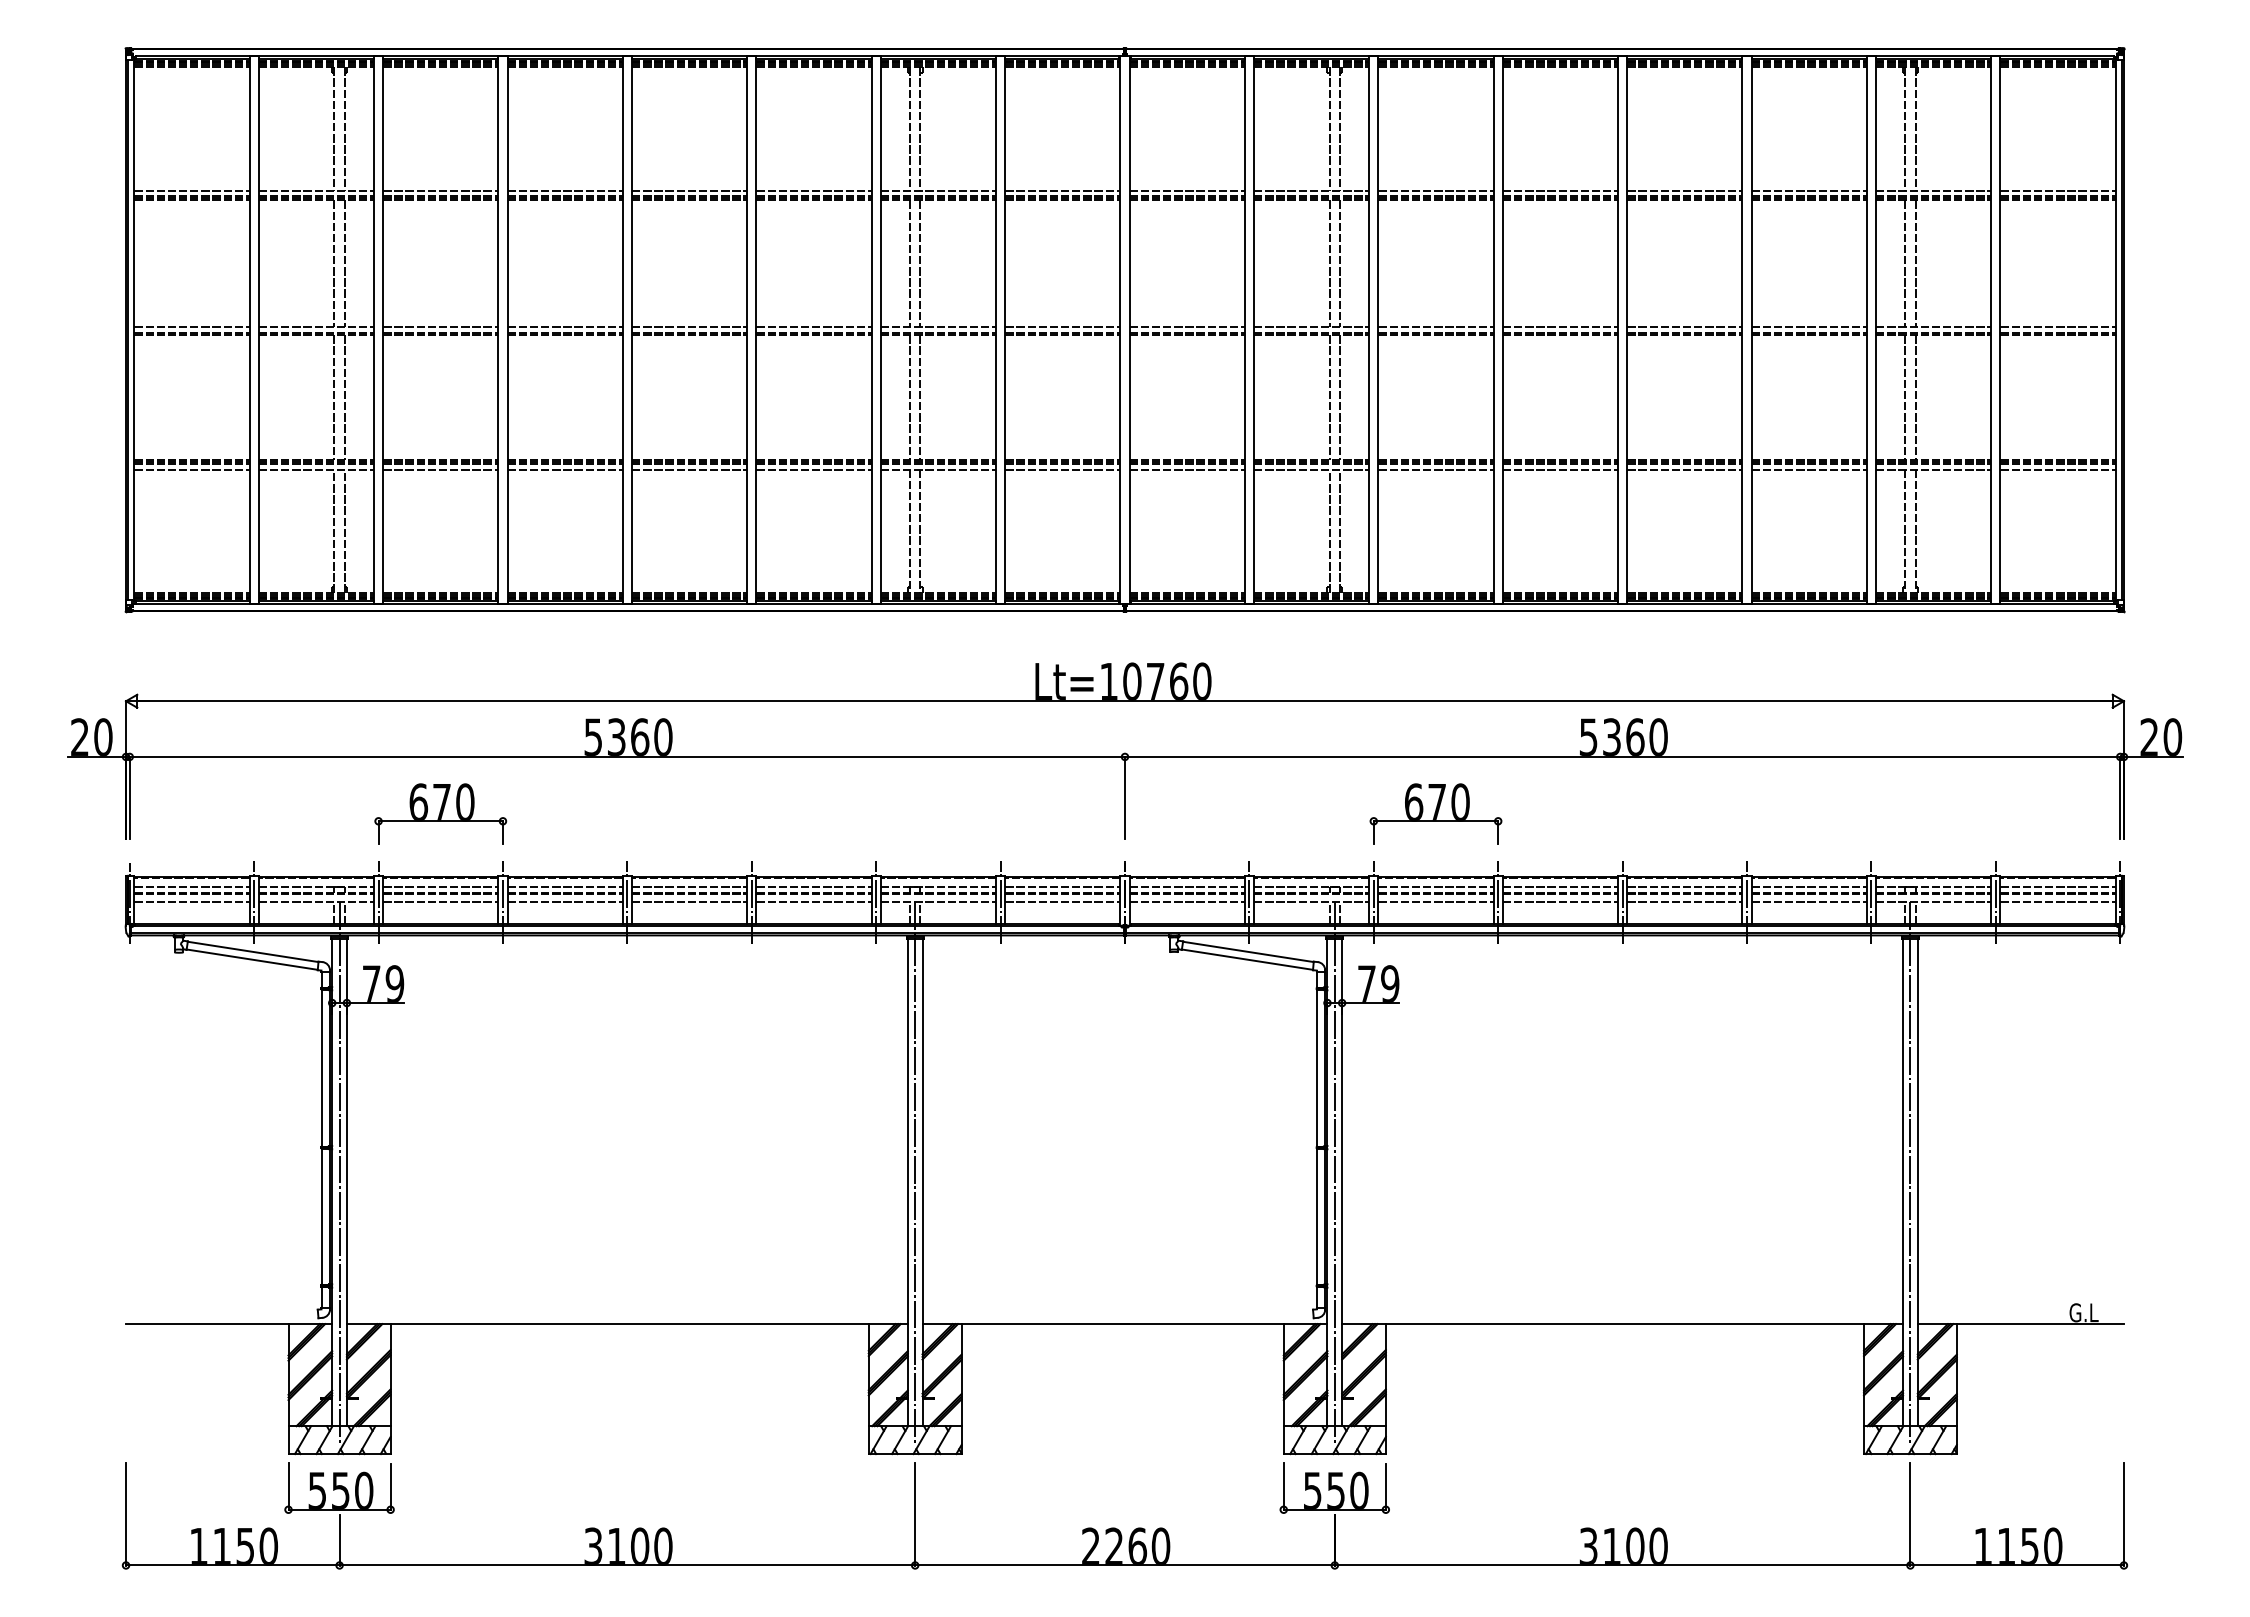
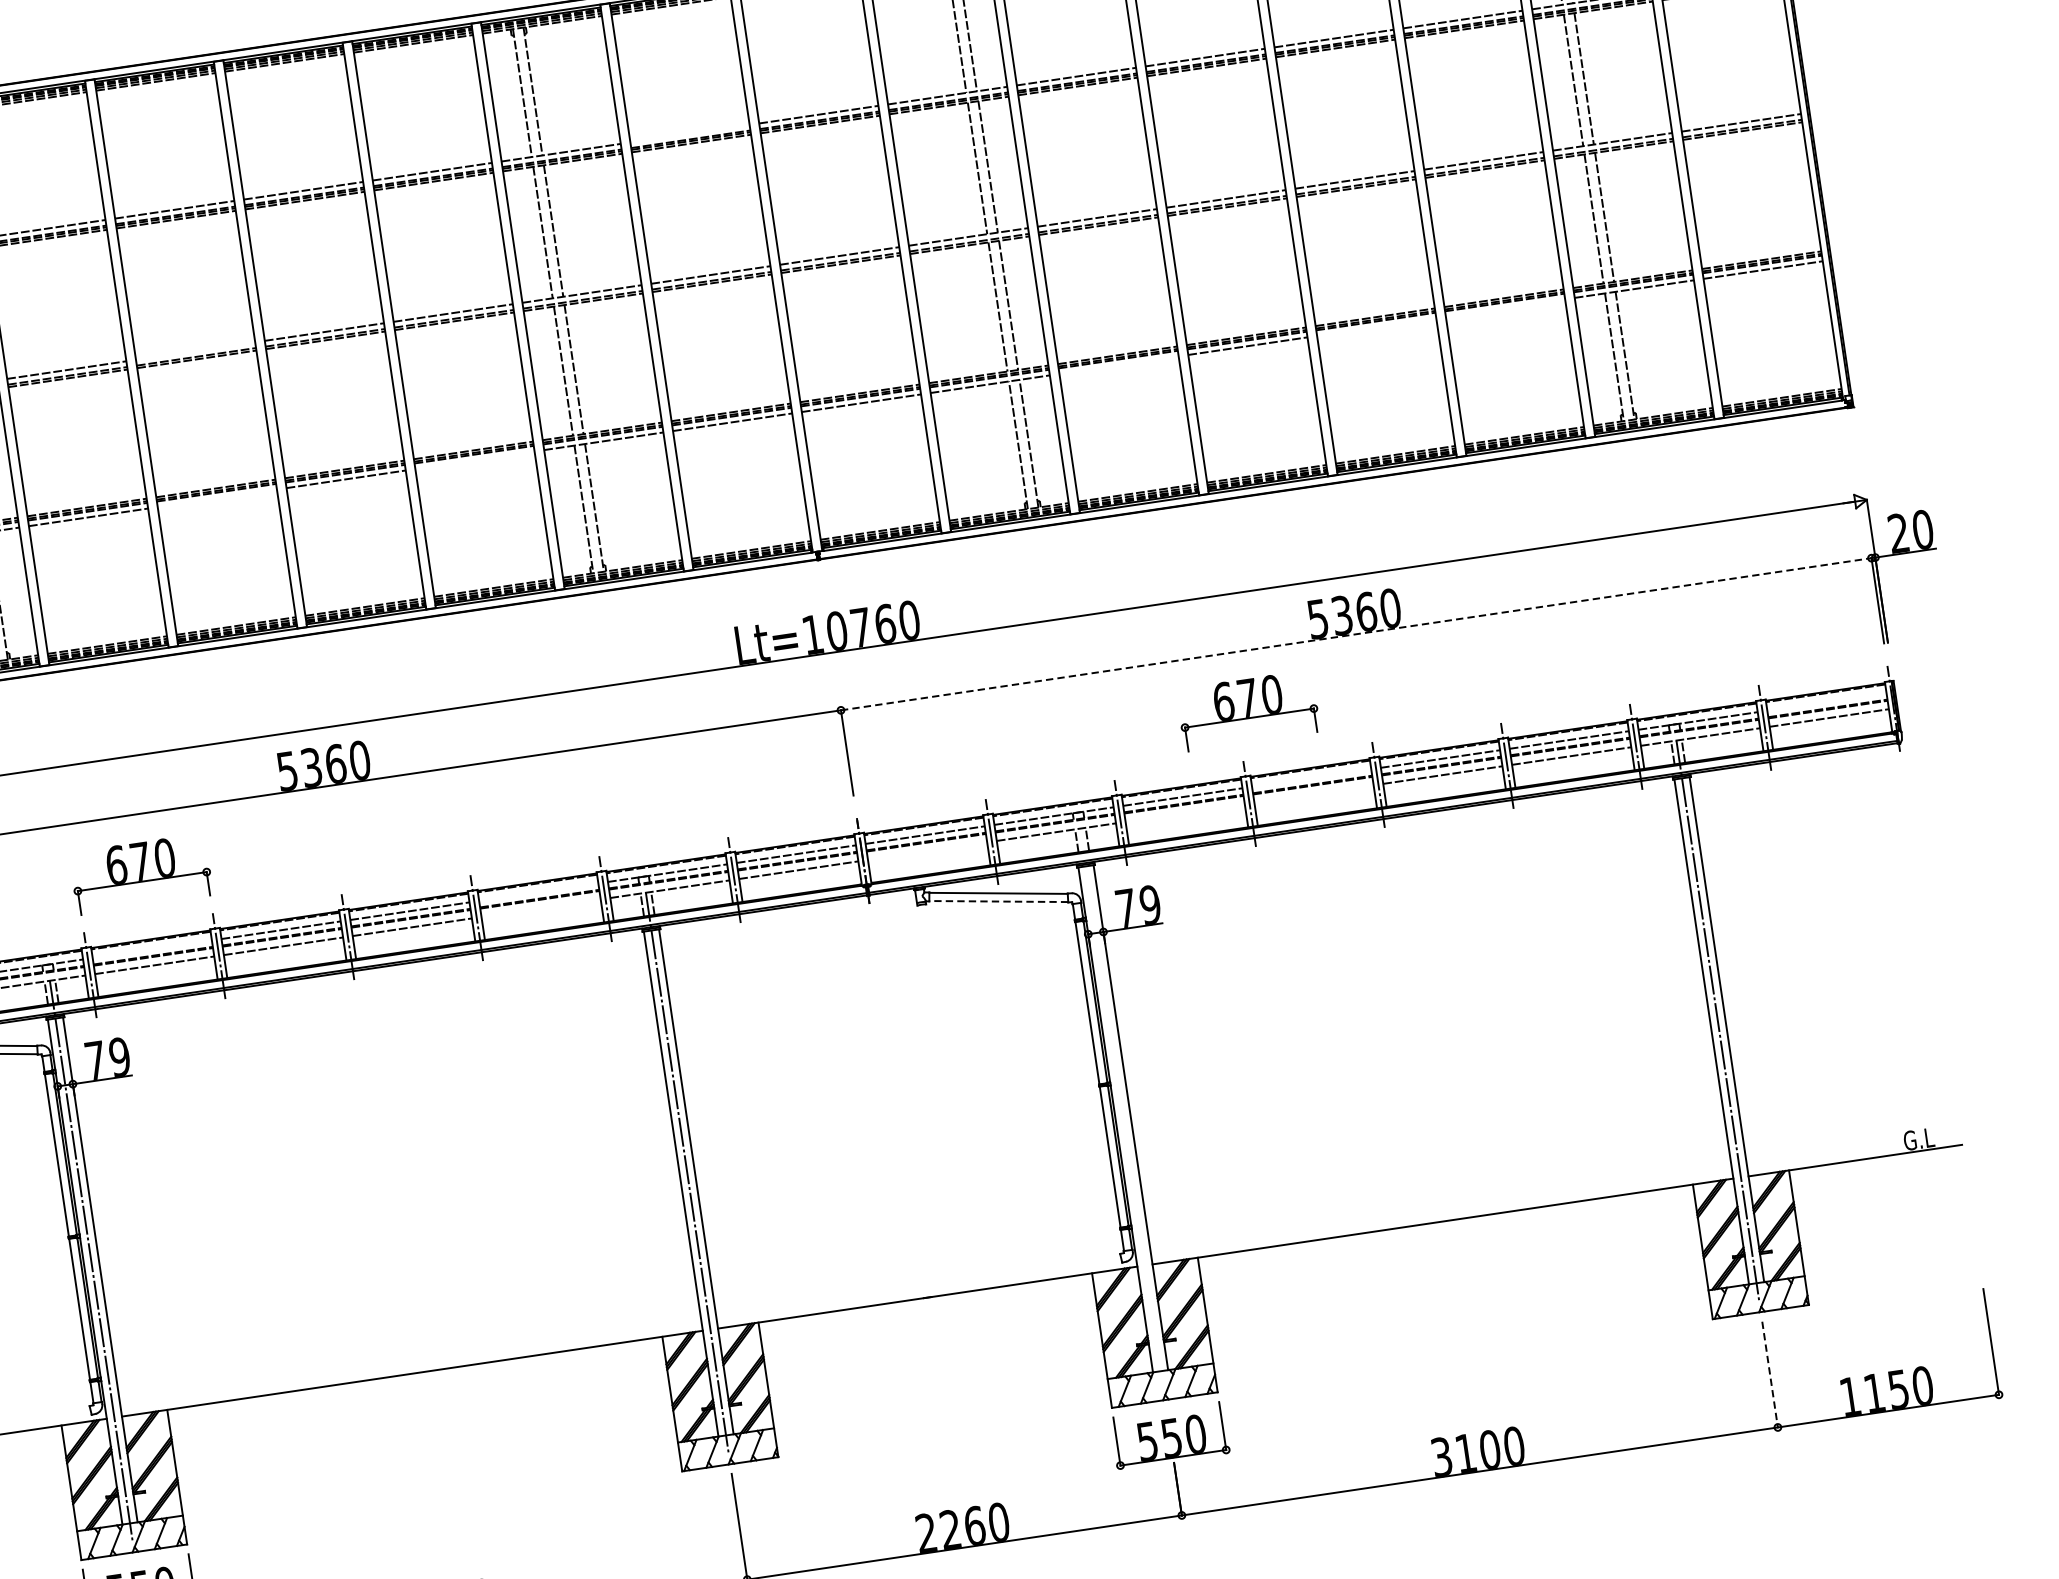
line: (1062, 190) -> (689, 133), removed
line: (564, 327) -> (194, 351), removed
line: (564, 469) -> (216, 498), removed
line: (813, 469) -> (474, 460), removed
line: (1435, 469) -> (1118, 365), removed
line: (1684, 469) -> (1376, 327), removed
line: (1808, 469) -> (1504, 308), removed
line: (1622, 756) -> (1356, 633), solid -> dashed
part: (1435, 813) -> (1247, 710), moved
line: (440, 886) -> (152, 949), removed
line: (813, 886) -> (538, 892), removed
line: (1559, 886) -> (1310, 778), removed
line: (2057, 886) -> (1826, 701), removed
line: (813, 902) -> (540, 908), removed
line: (1186, 902) -> (926, 851), removed
line: (1435, 902) -> (1184, 813), removed
line: (1559, 902) -> (1313, 794), removed
line: (1246, 959) -> (997, 901), solid -> dashed
line: (1334, 1173) -> (1121, 1109), removed
line: (1910, 1514) -> (1770, 1374), solid -> dashed

